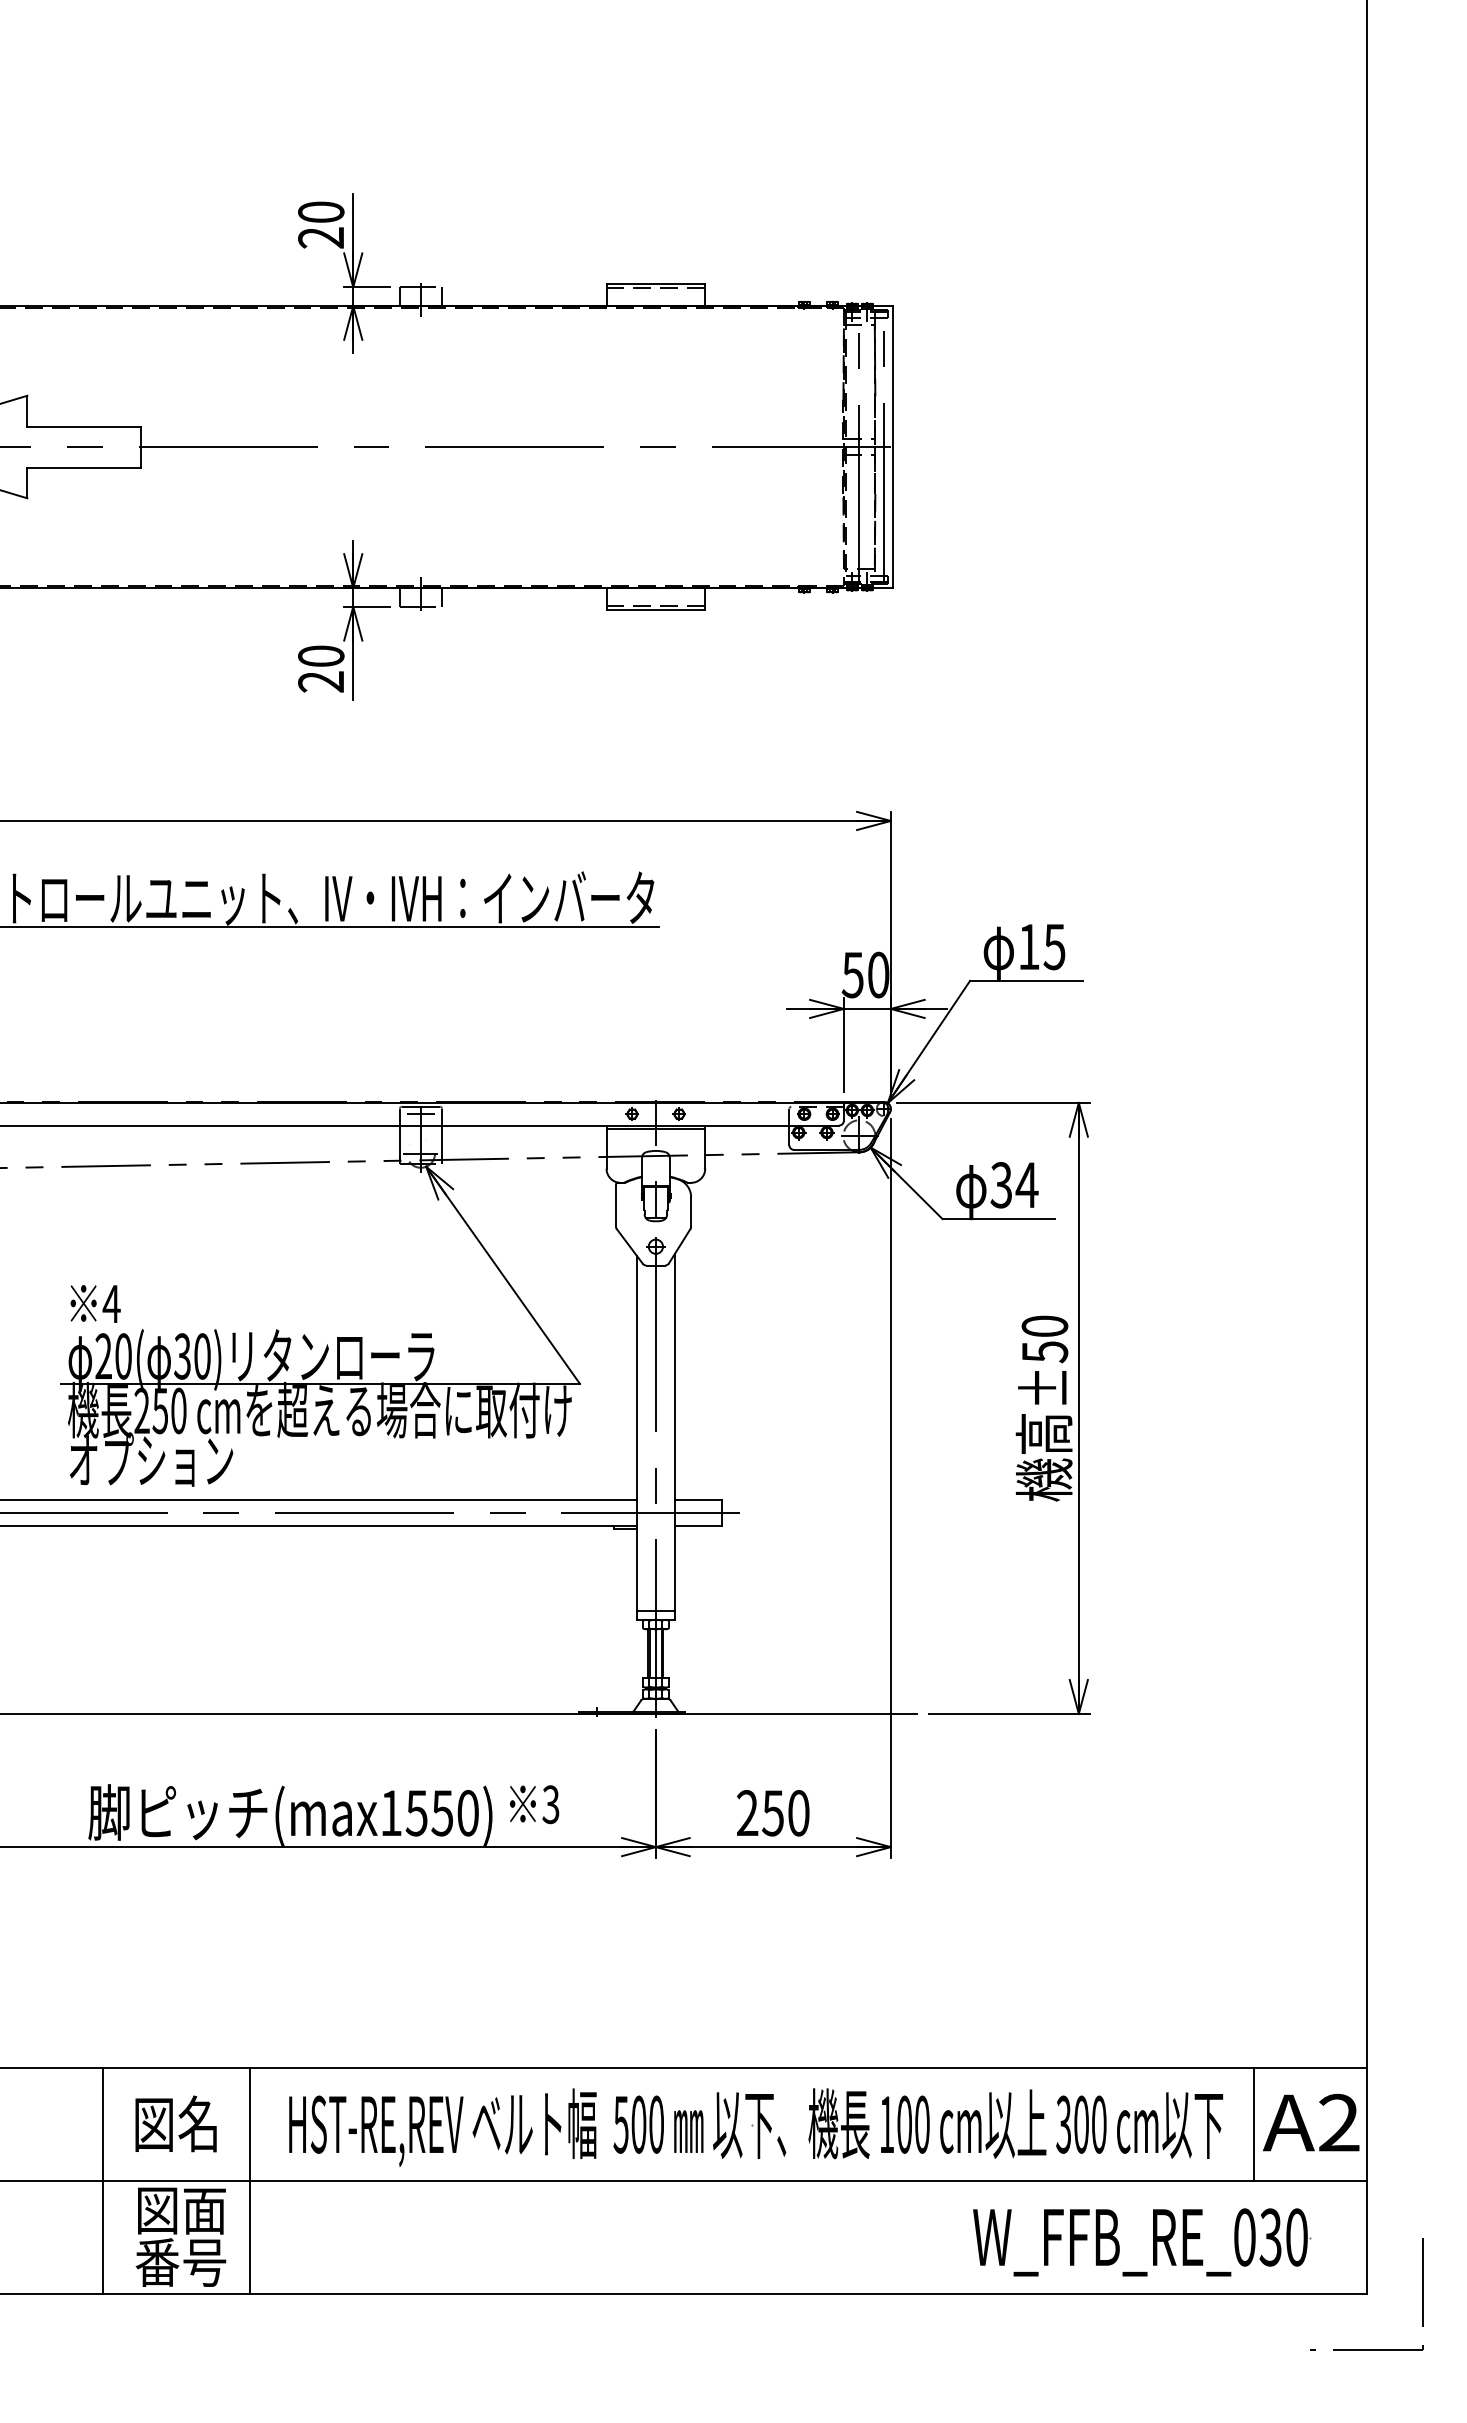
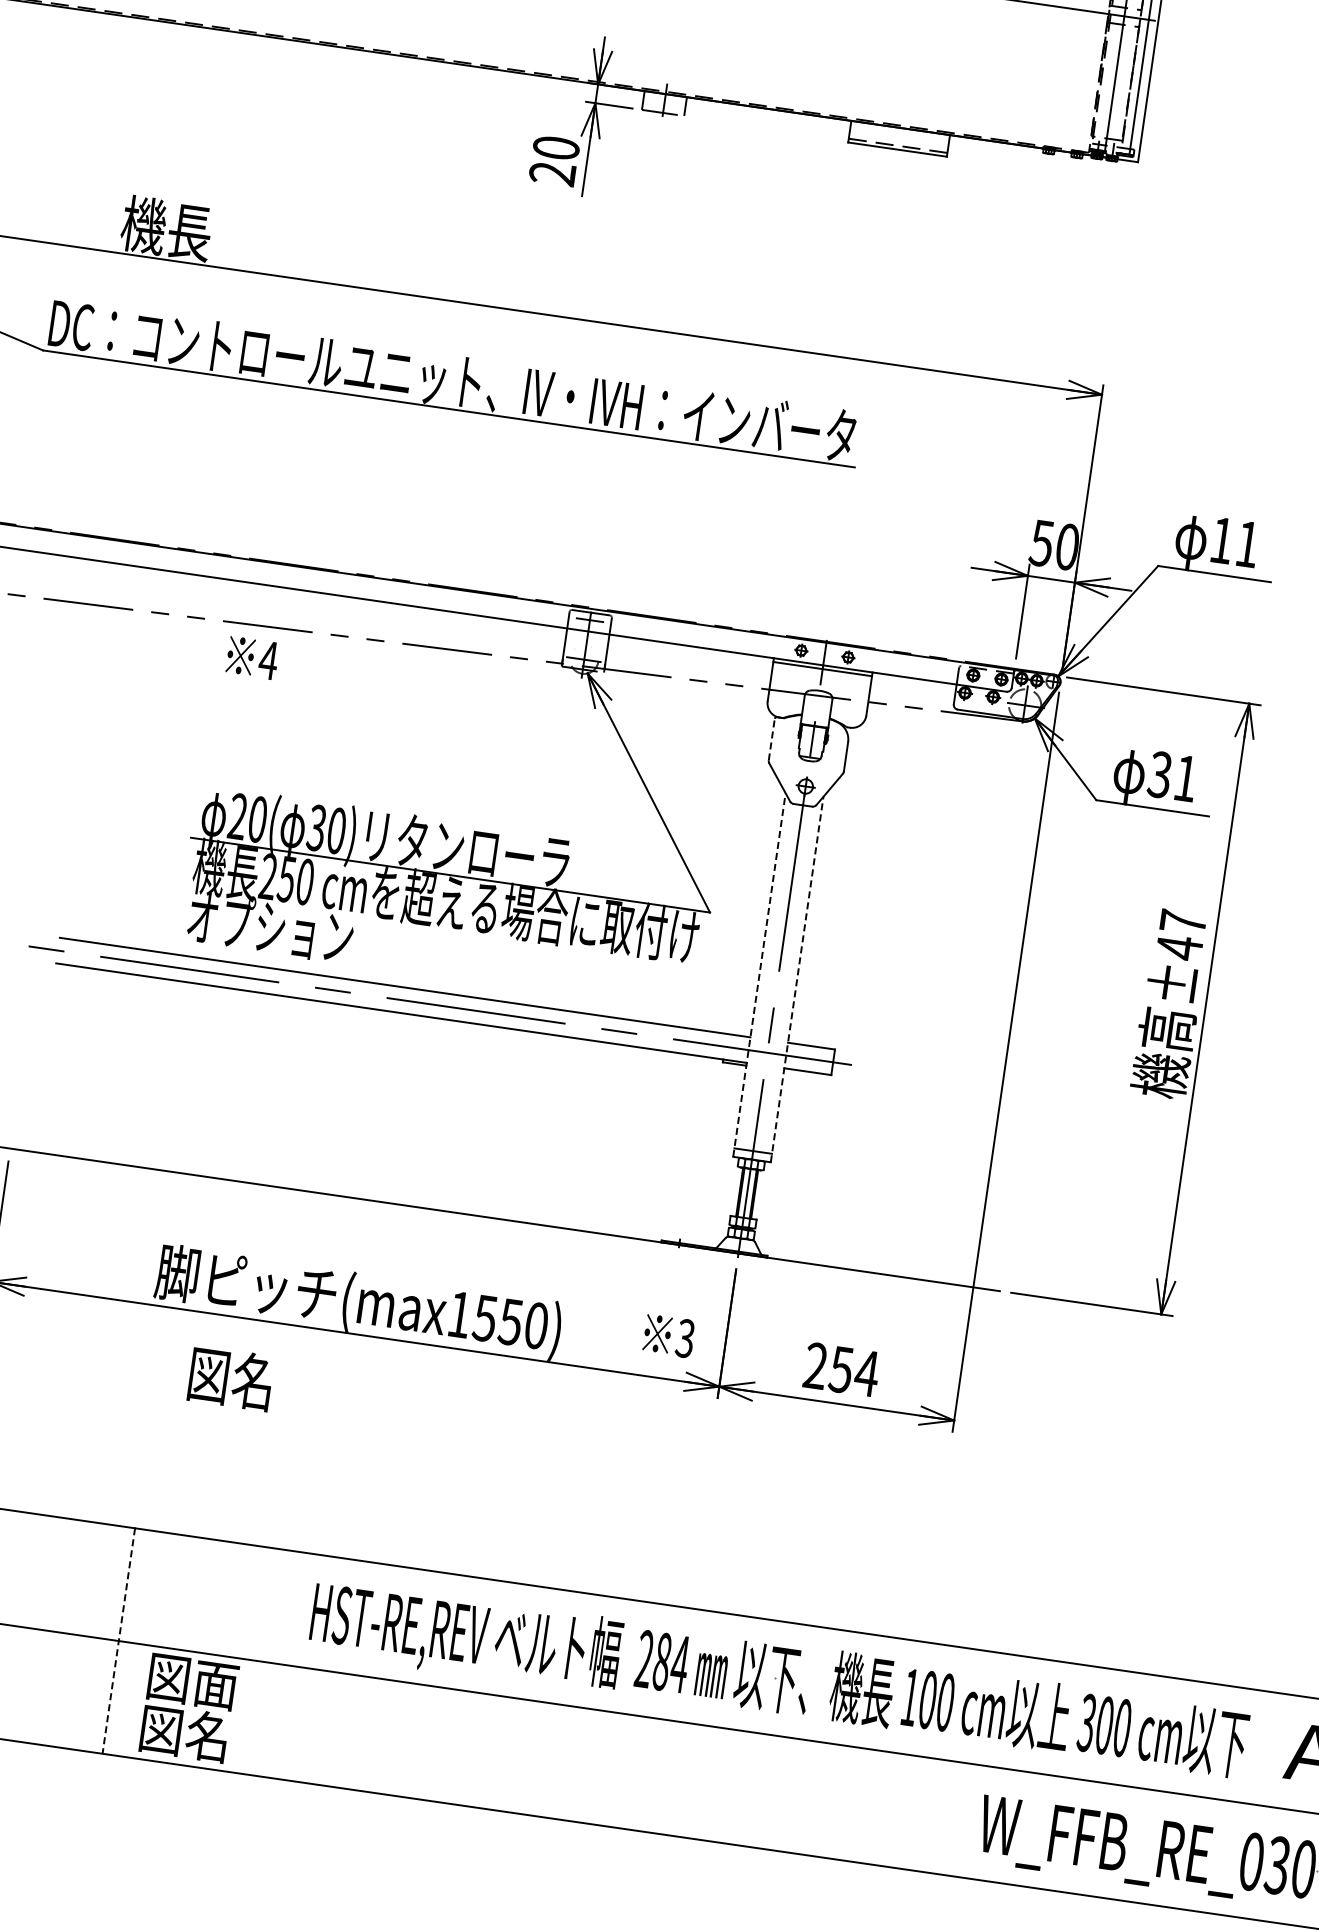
text: (1054, 947) -> (1247, 544), 15 -> 11
text: (1026, 1184) -> (1185, 777), 34 -> 31
line: (615, 1205) -> (771, 739), solid -> dashed
text: (95, 1303) -> (252, 657), moved
text: (1044, 1339) -> (1180, 935), ±50 -> ±47
line: (674, 1437) -> (796, 979), solid -> dashed
line: (637, 1438) -> (759, 975), solid -> dashed
text: (534, 1804) -> (669, 1335), moved
text: (798, 1813) -> (866, 1373), 250 -> 254
text: (175, 2123) -> (230, 1377), moved
text: (638, 2124) -> (661, 1661), 500 -> 284
line: (1253, 2124) -> (1276, 1750), removed
line: (249, 2180) -> (265, 1661), removed
line: (103, 2181) -> (118, 1641), solid -> dashed
text: (180, 2261) -> (184, 1732), 番号 -> 図名

